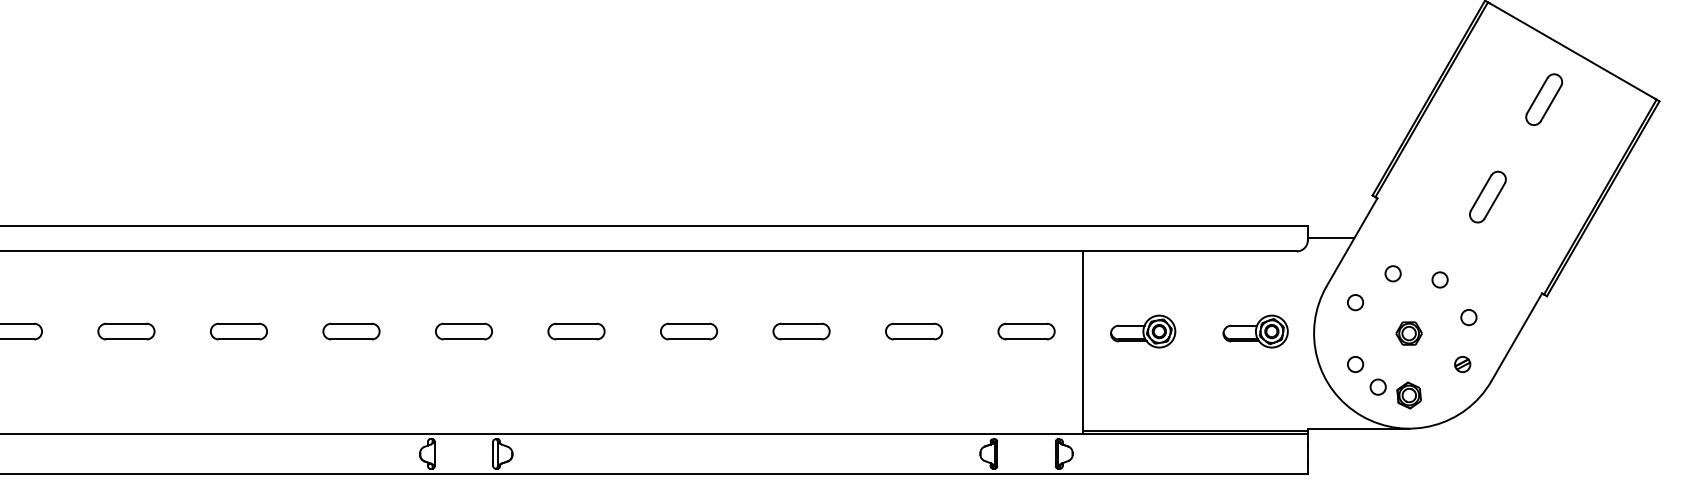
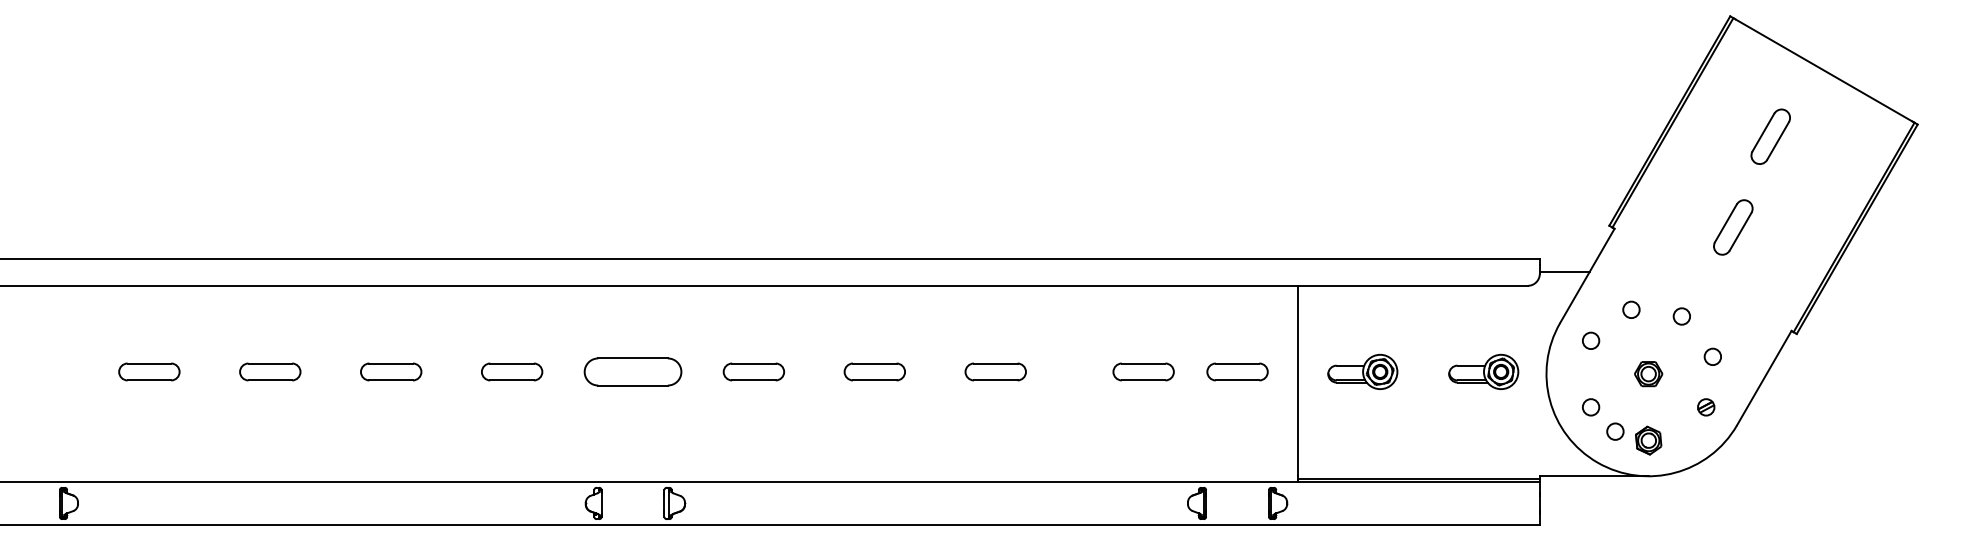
part: (1543, 99) -> (1770, 136), moved
part: (463, 331) -> (632, 371), size x1.6
part: (913, 331) -> (1143, 371), moved

